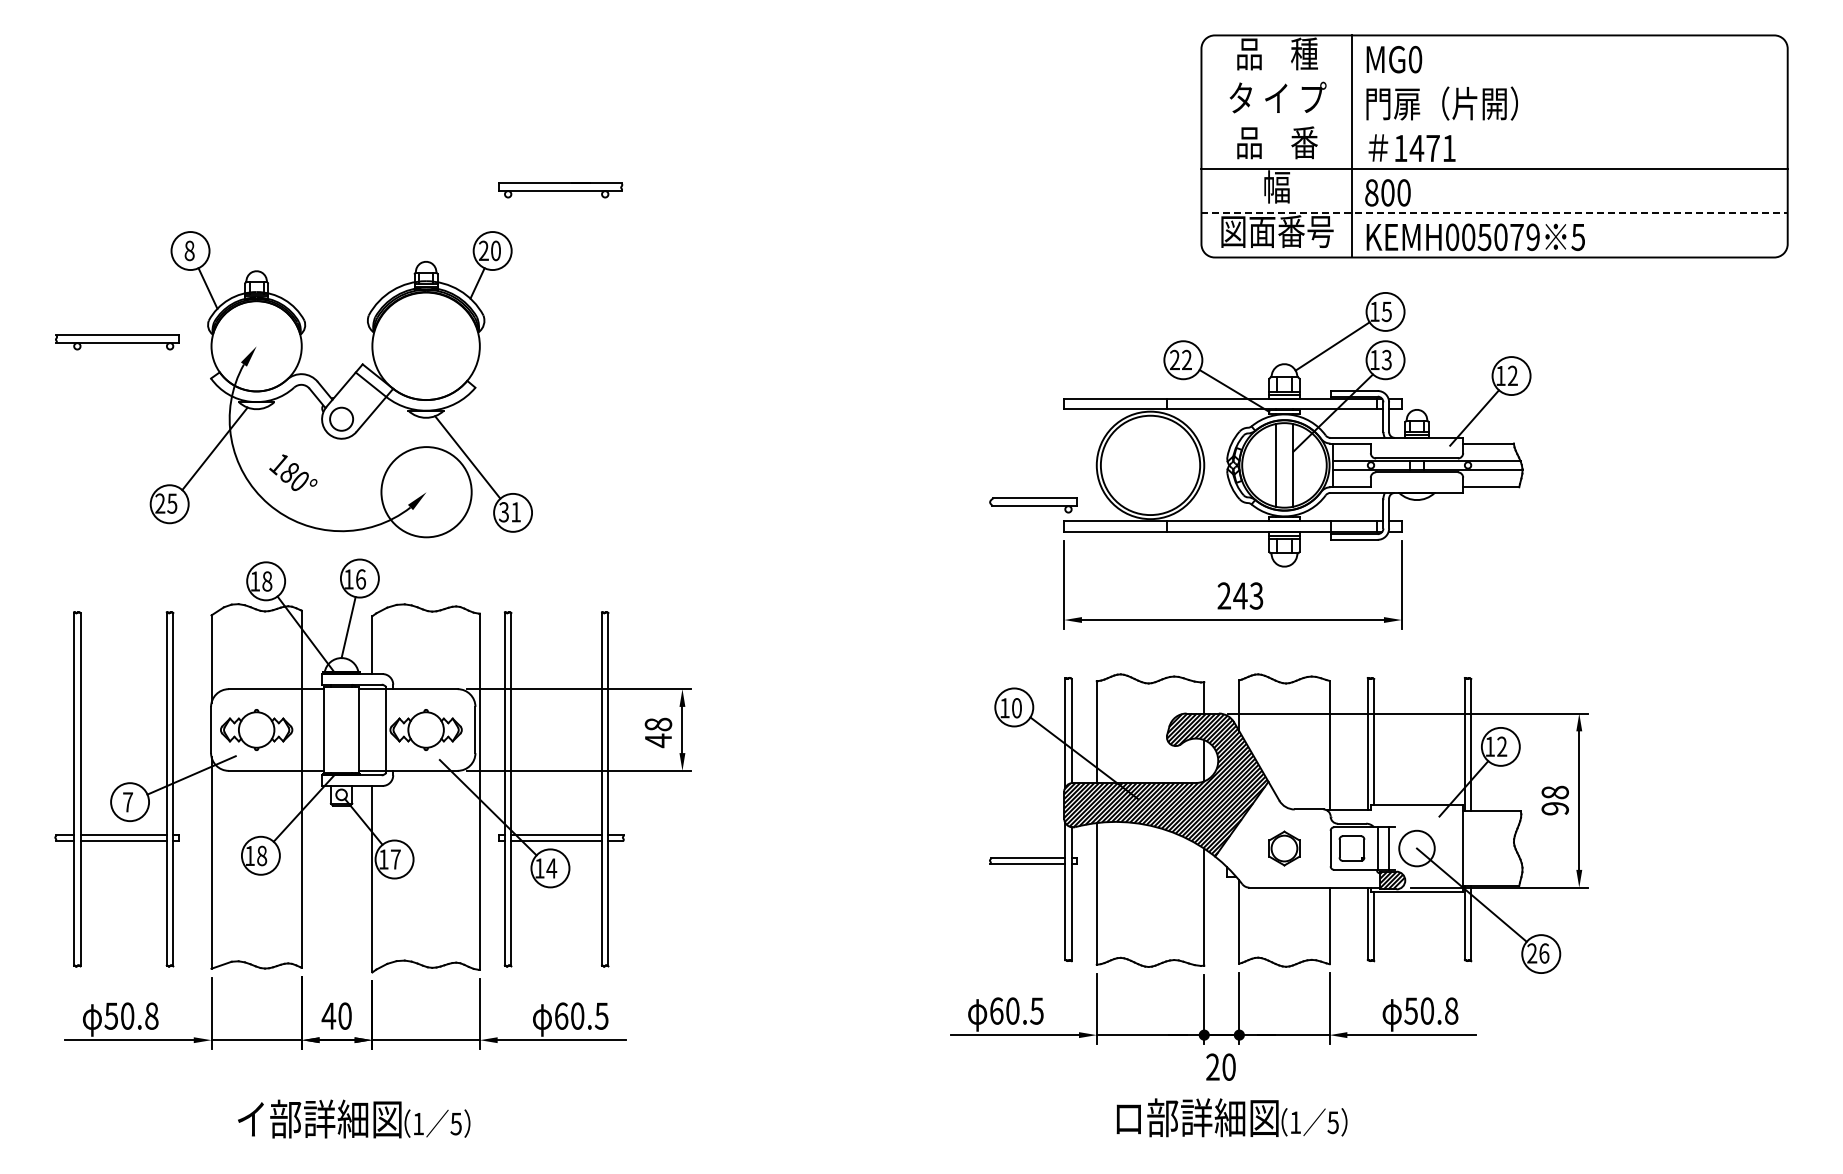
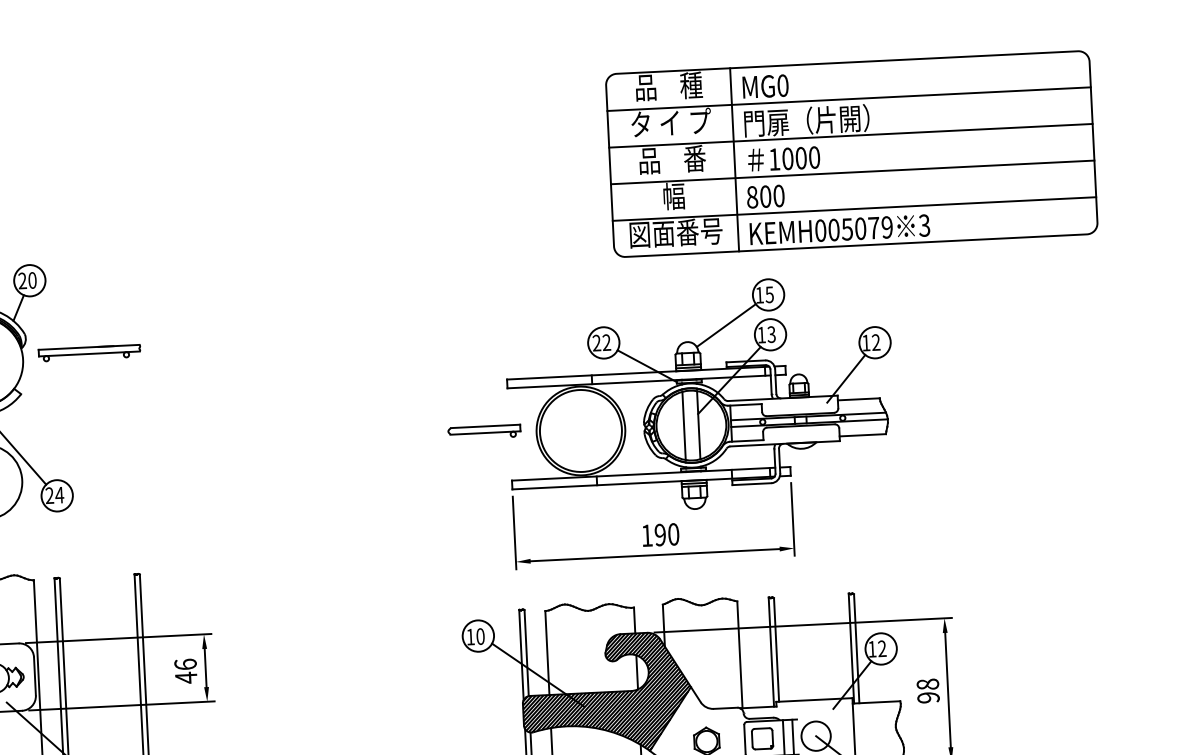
line: (1494, 79) -> (849, 98), added
line: (1494, 124) -> (850, 135), added
text: (1432, 148) -> (800, 158), 1471 -> 1000
part: (560, 190) -> (89, 353), moved
line: (1495, 213) -> (855, 209), dashed -> solid
text: (1578, 236) -> (924, 224), 5 -> 3
part: (1033, 505) -> (484, 432), moved
text: (510, 512) -> (55, 495), 31 -> 24
text: (1240, 595) -> (660, 534), 243 -> 190
text: (658, 724) -> (185, 664), 48 -> 46

